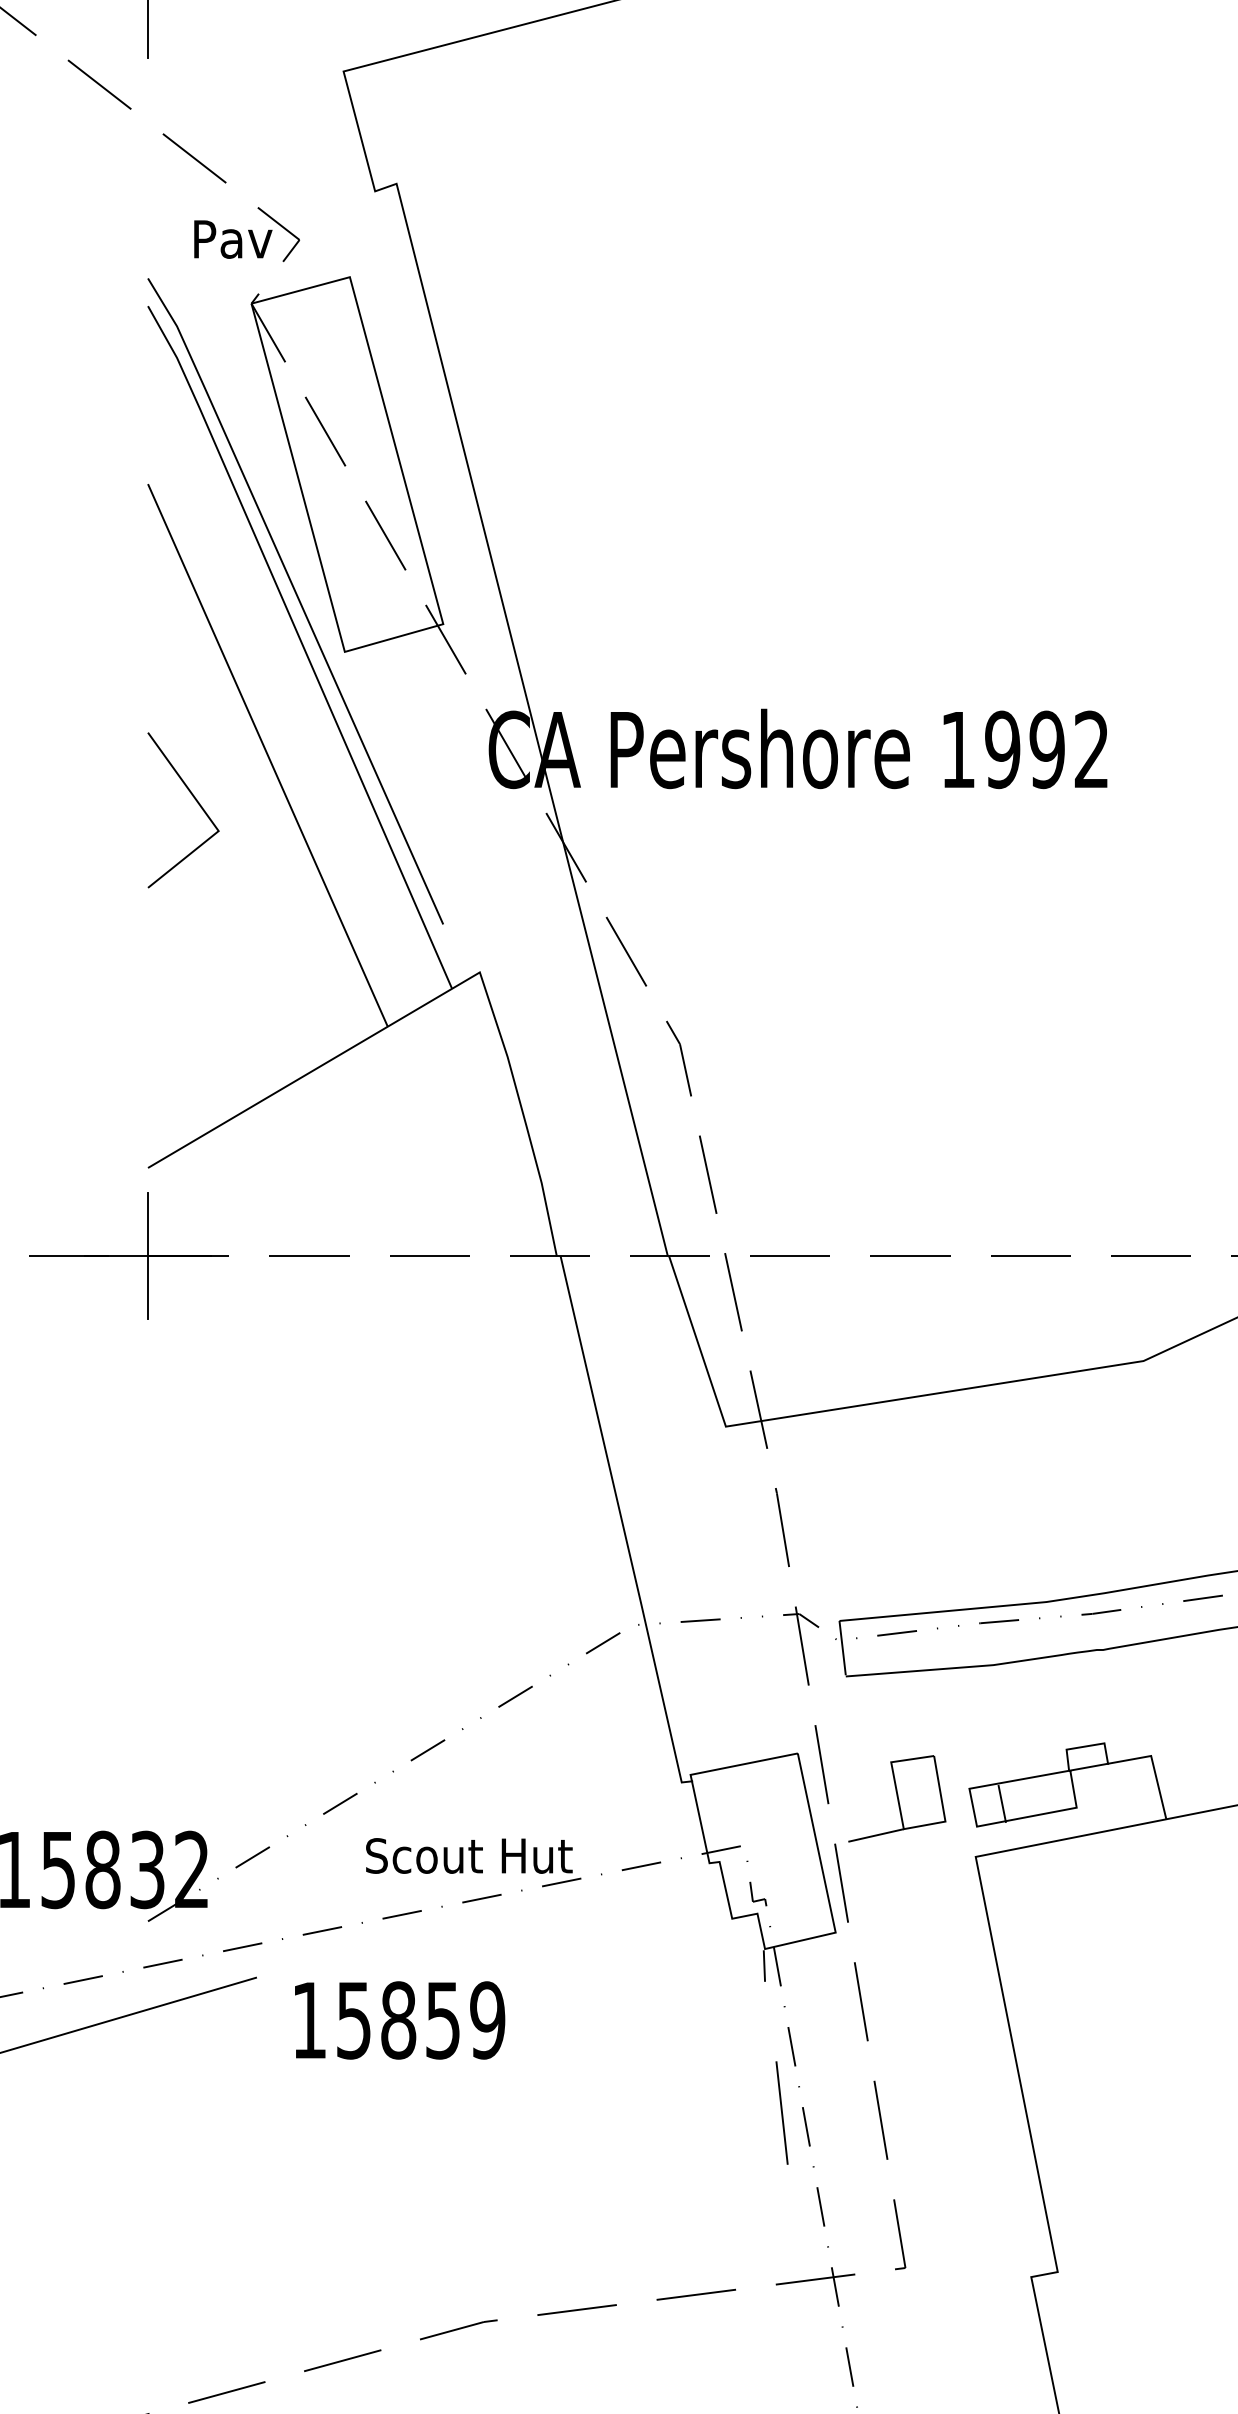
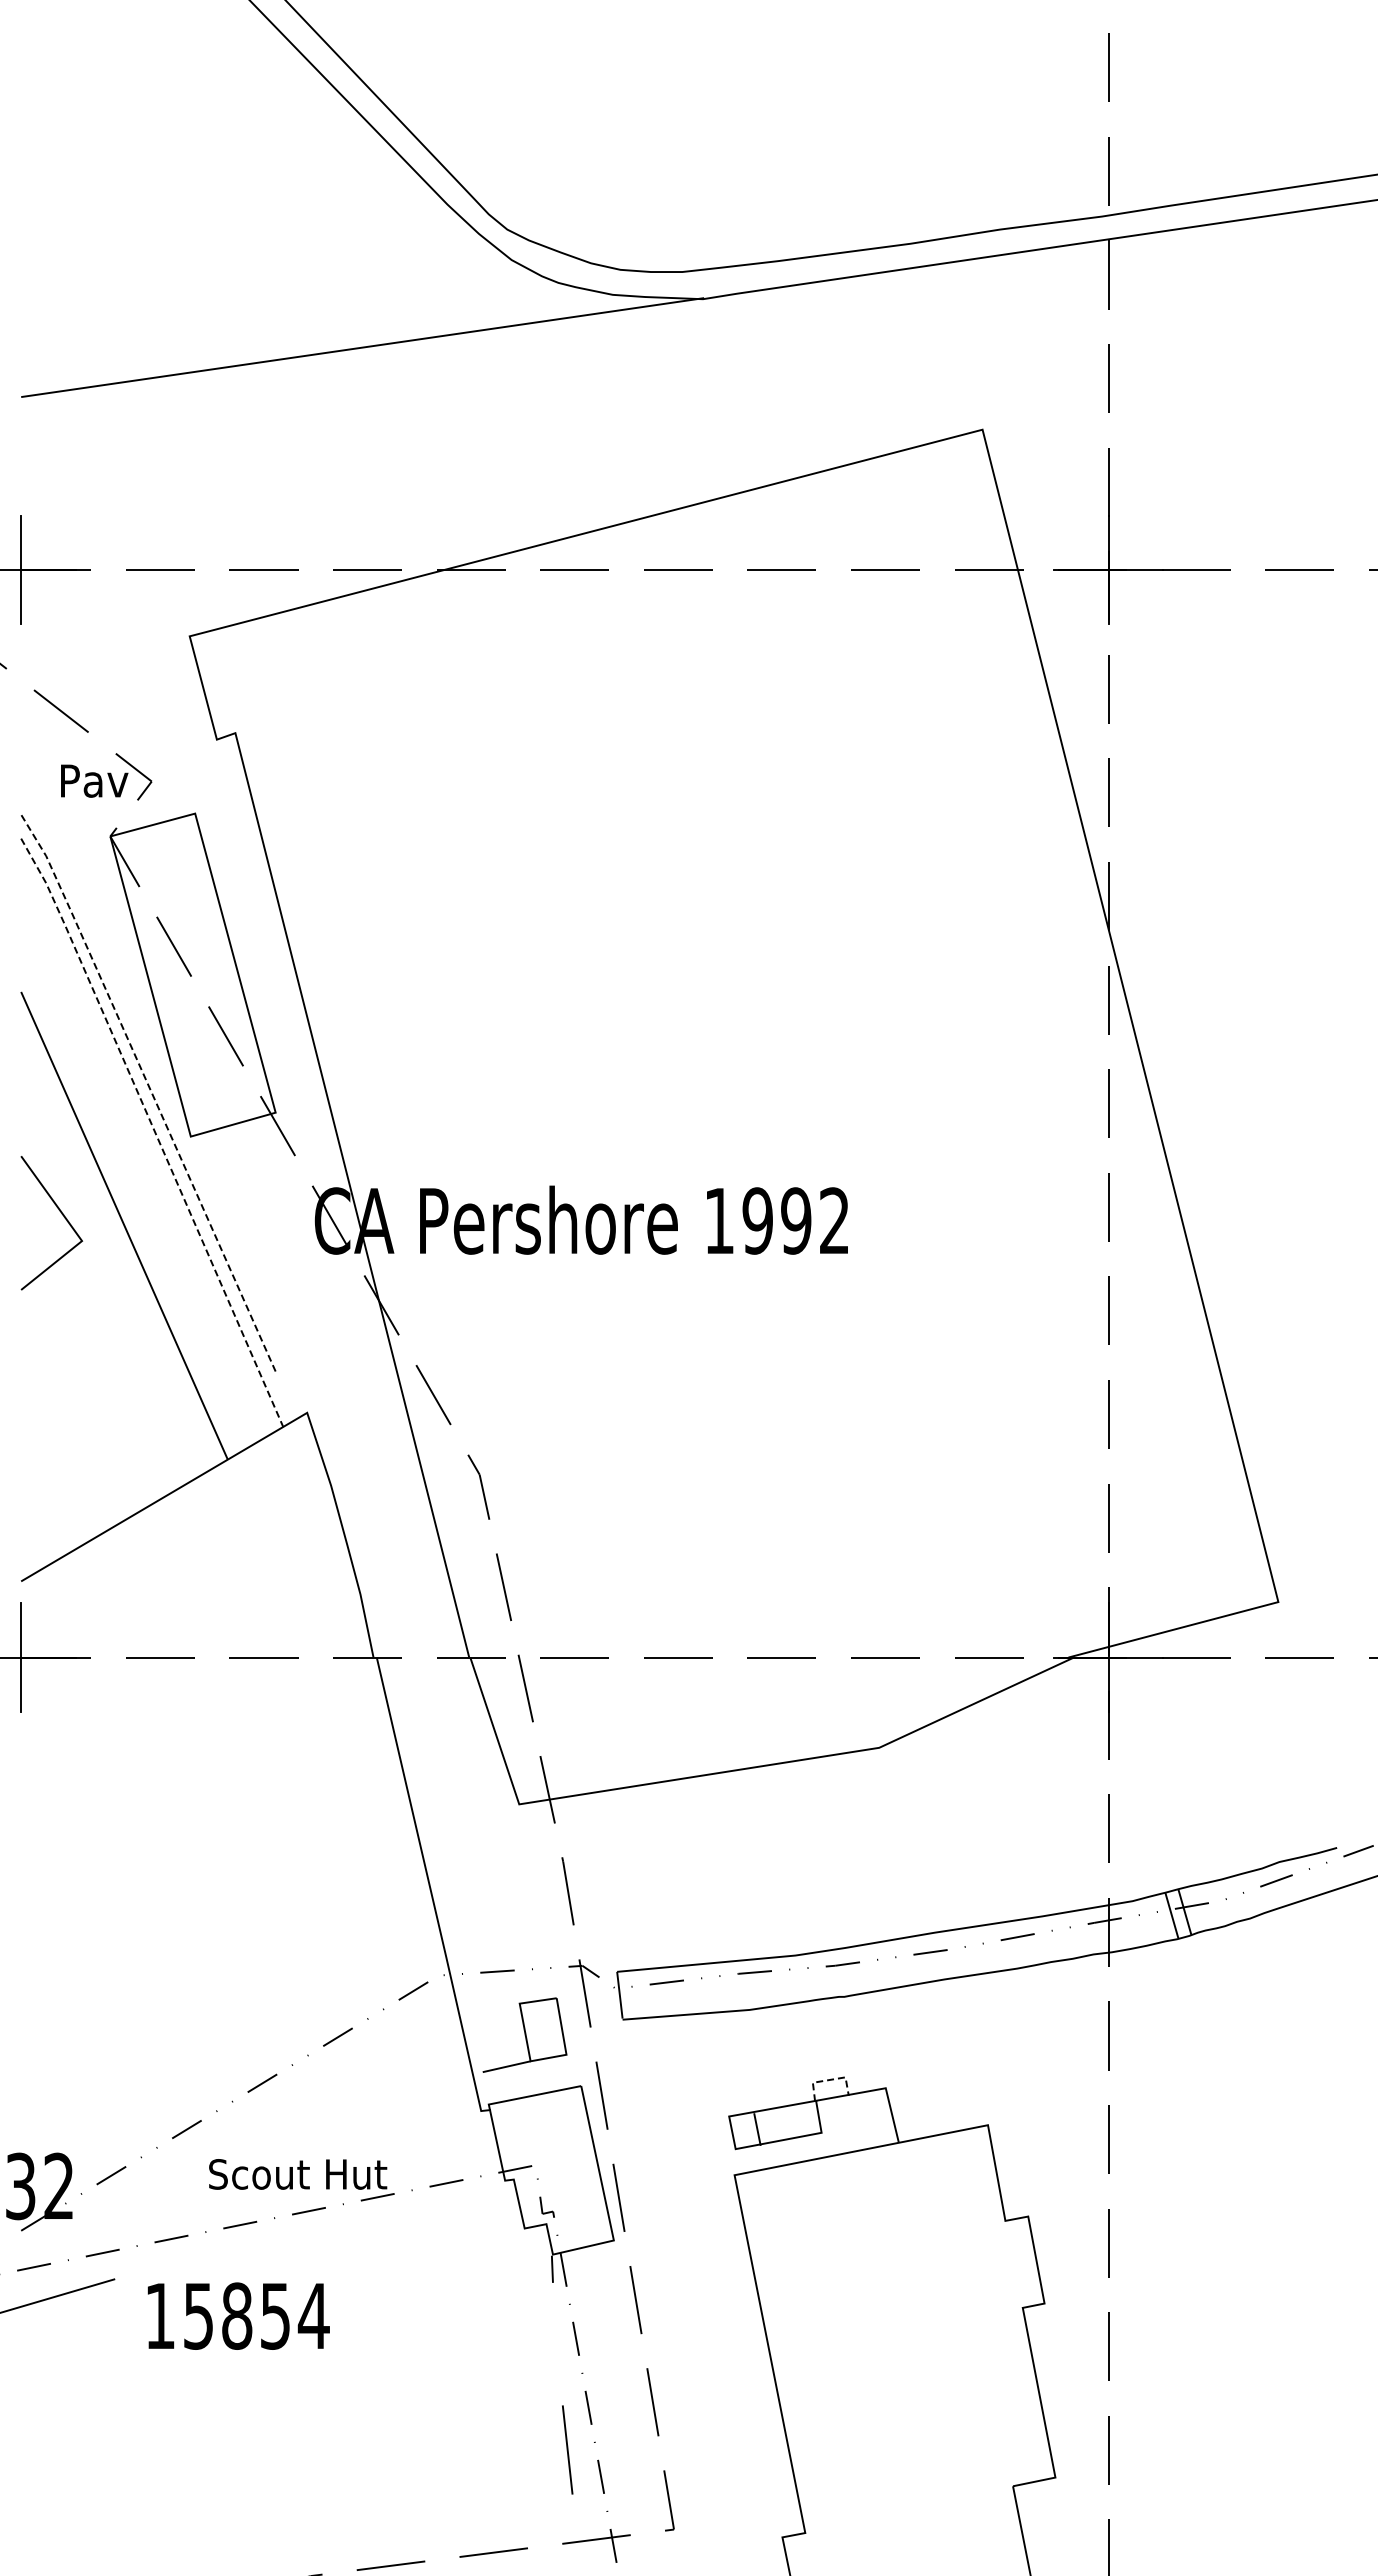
line: (298, 598) -> (150, 1090), solid -> dashed
line: (302, 644) -> (154, 1130), solid -> dashed
line: (194, 800) -> (61, 1214), moved
line: (1085, 1747) -> (829, 2080), solid -> dashed
part: (896, 1798) -> (524, 2034), moved
text: (487, 2019) -> (313, 2315), 15859 -> 15854
line: (781, 2112) -> (567, 2449), moved

